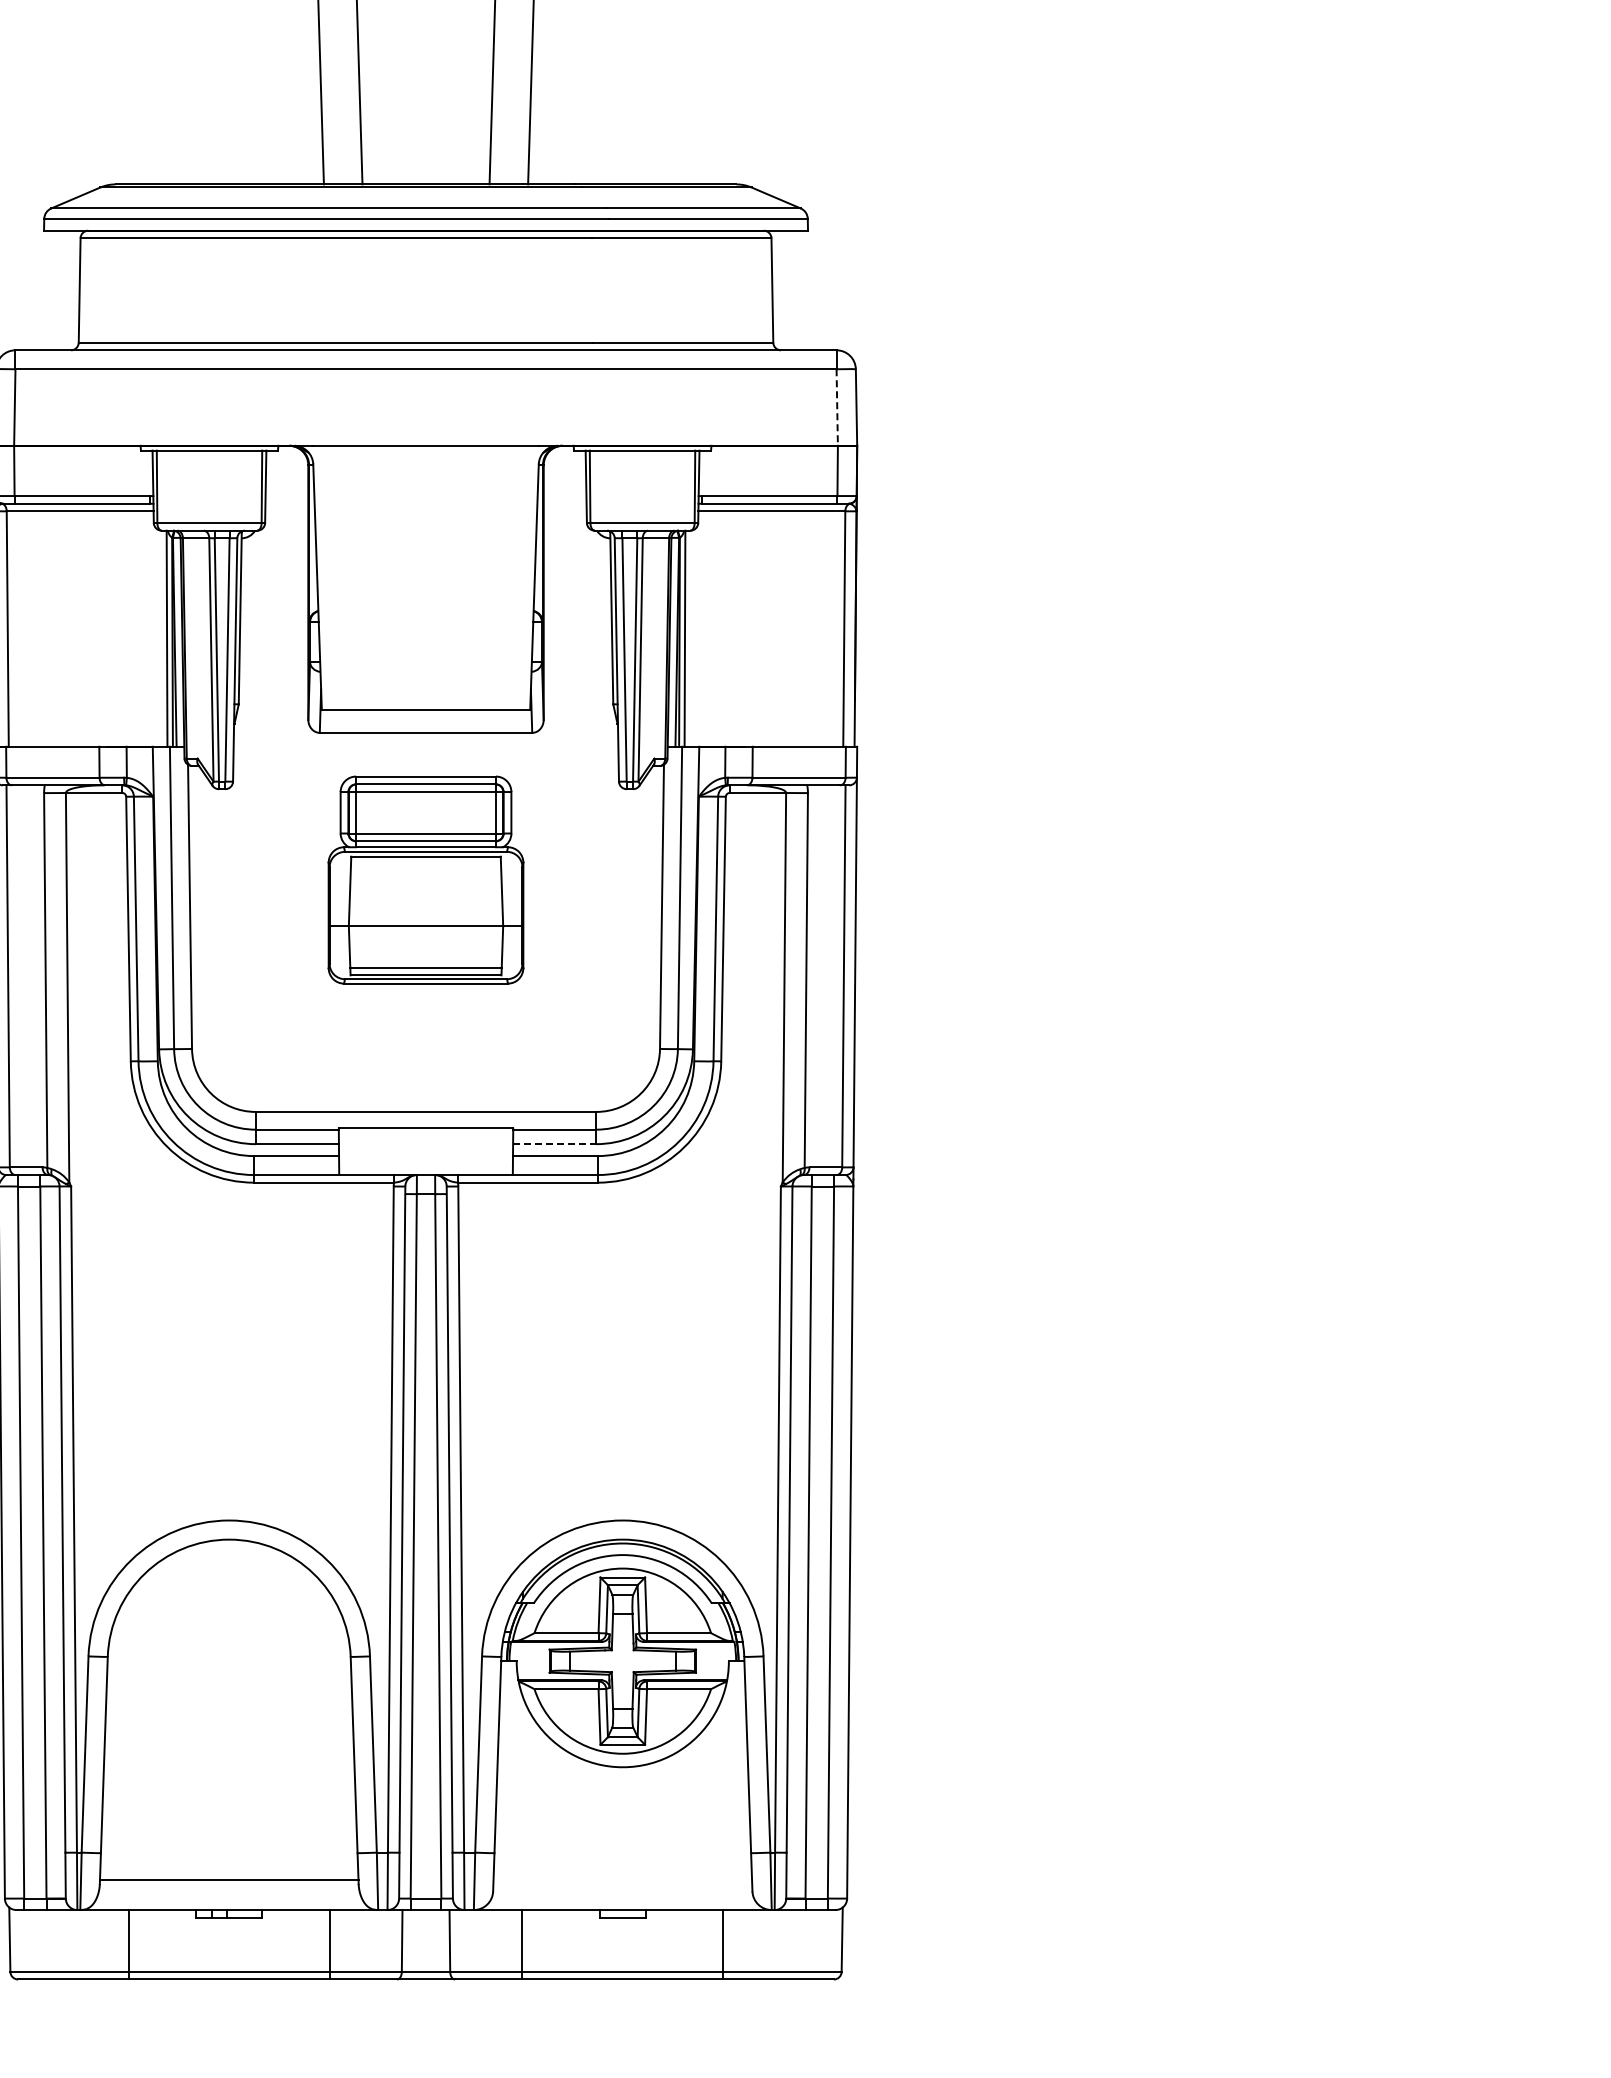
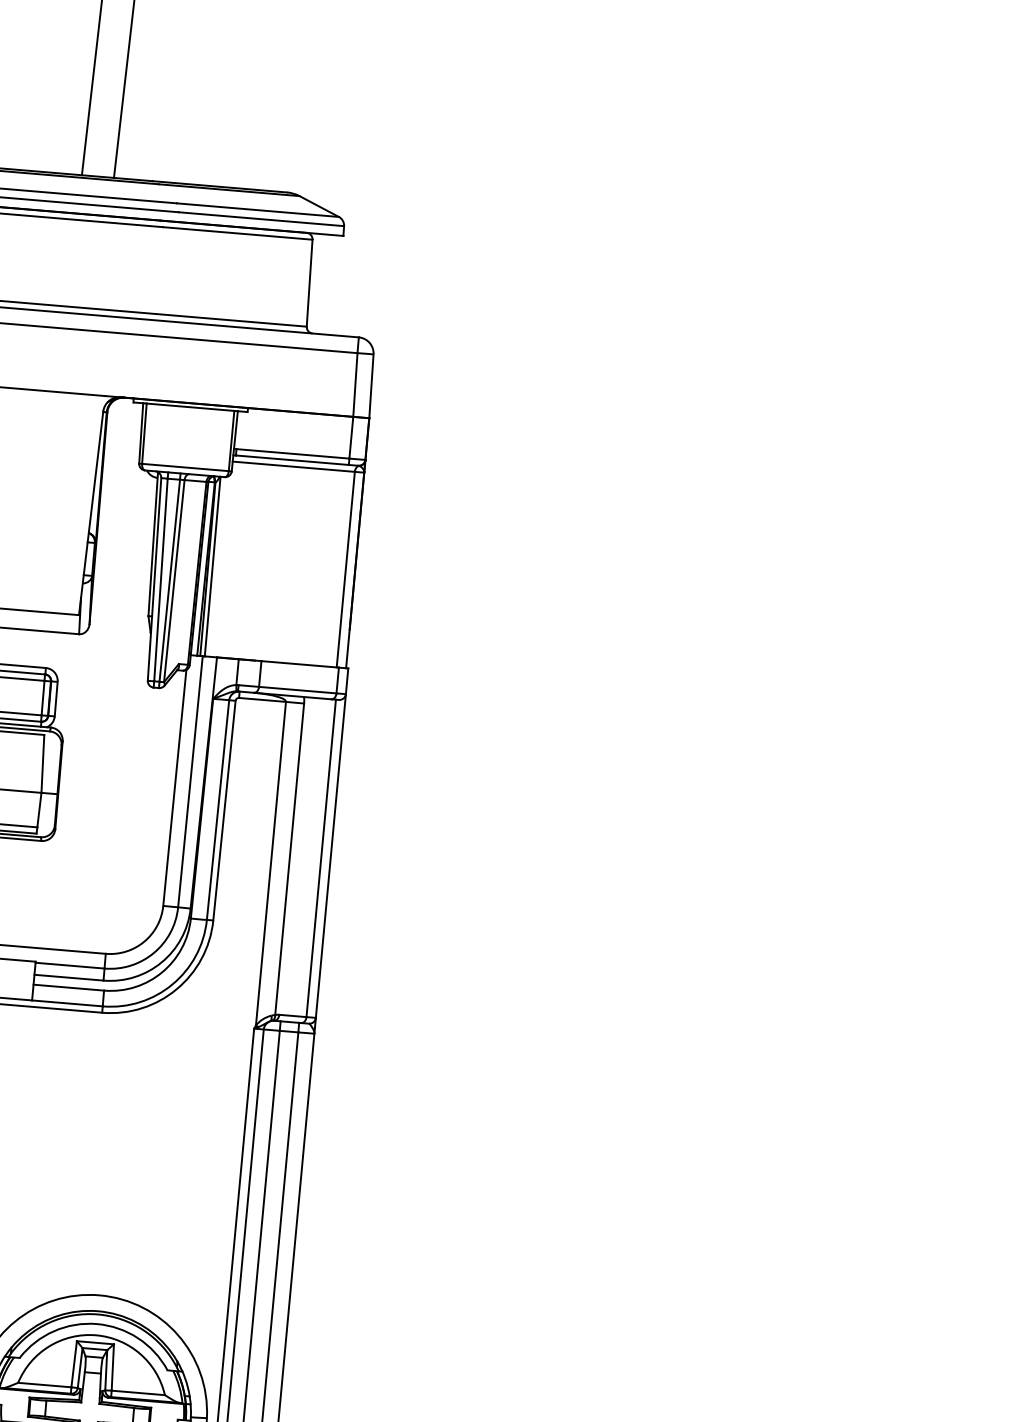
line: (837, 408) -> (355, 385), dashed -> solid
line: (554, 1144) -> (68, 977), dashed -> solid

